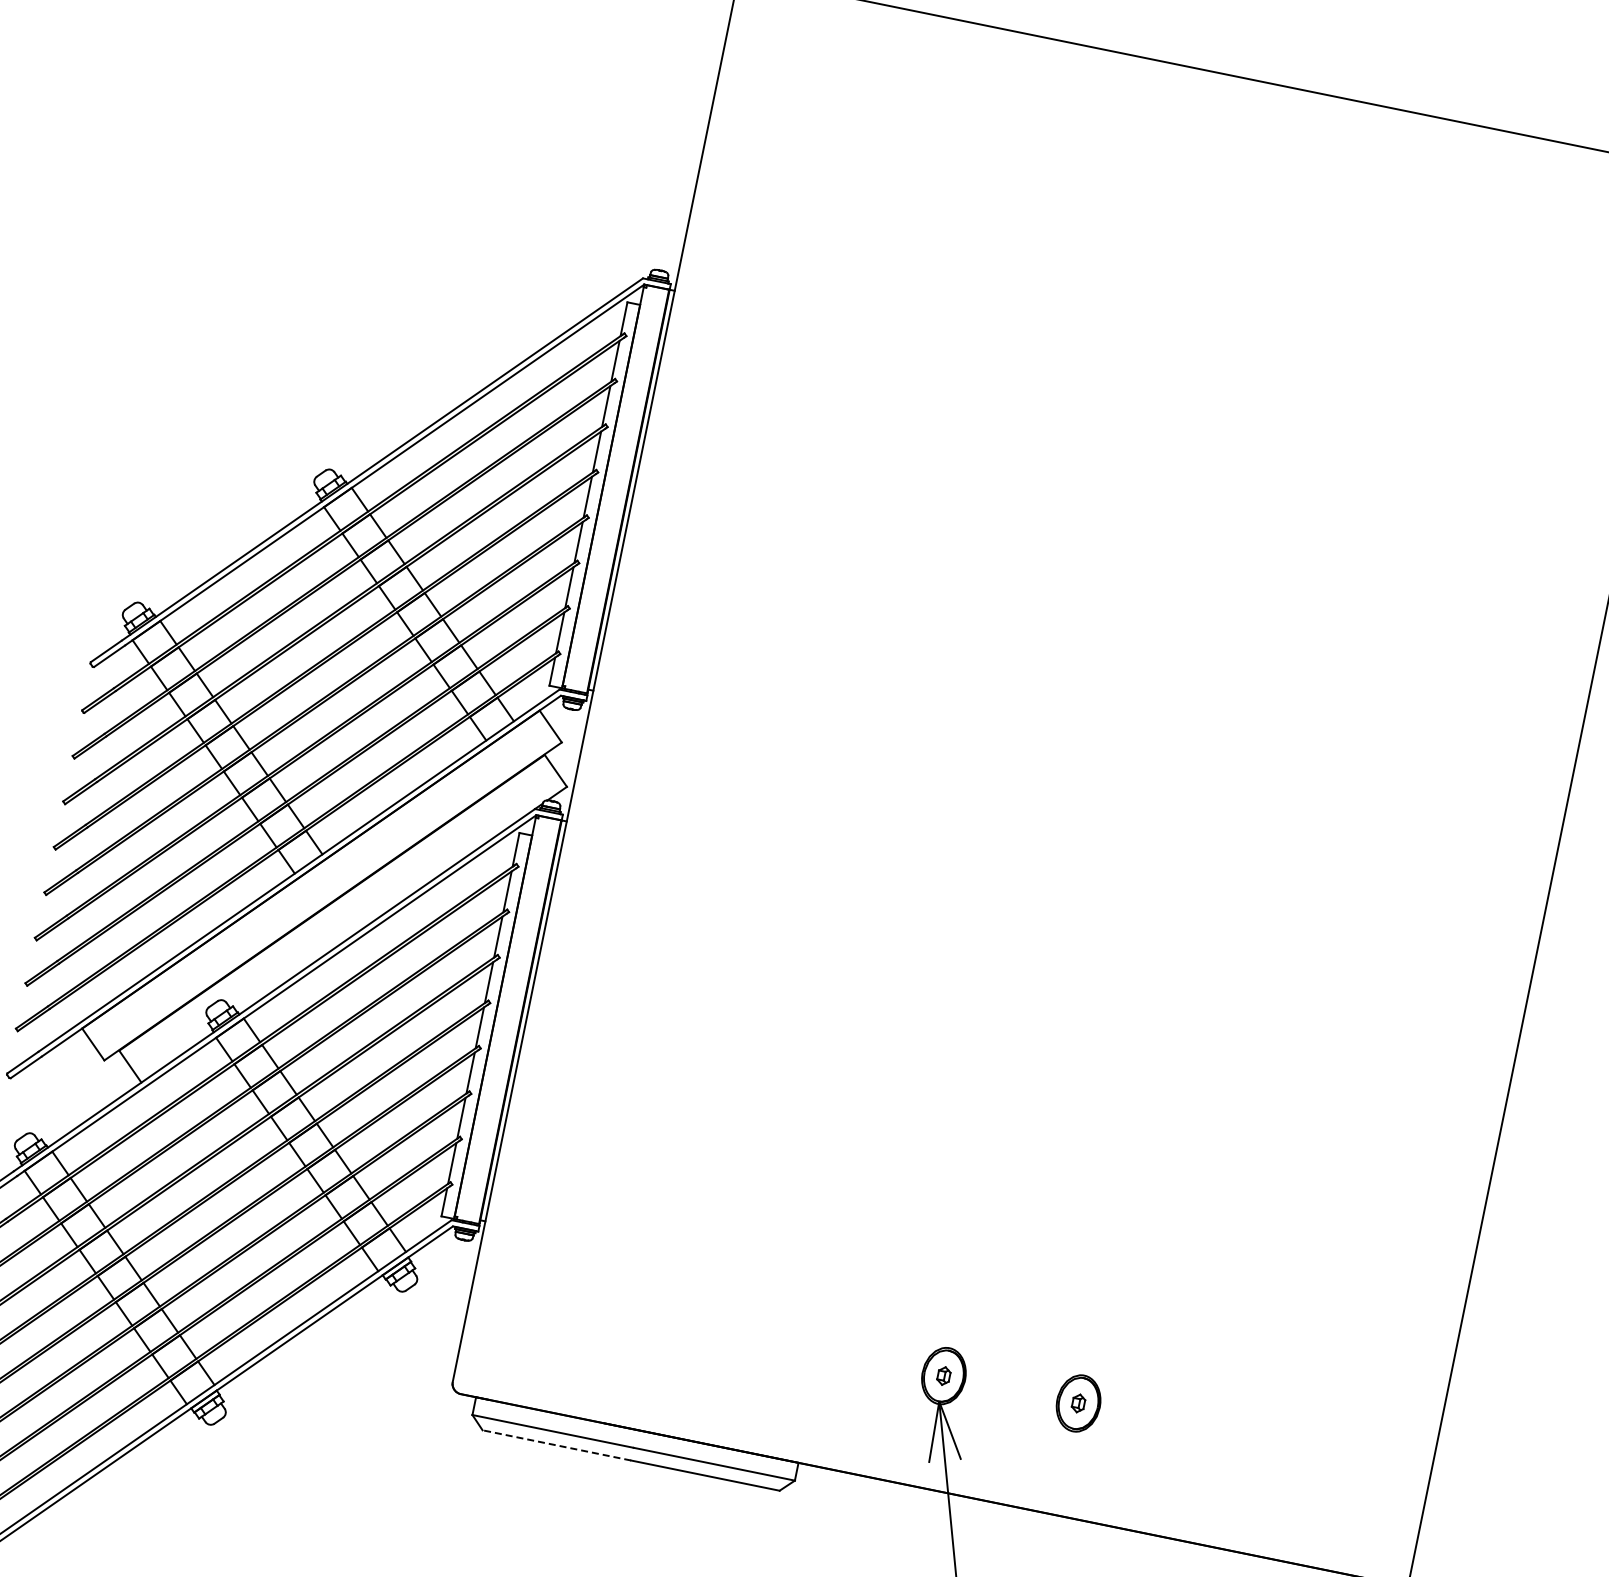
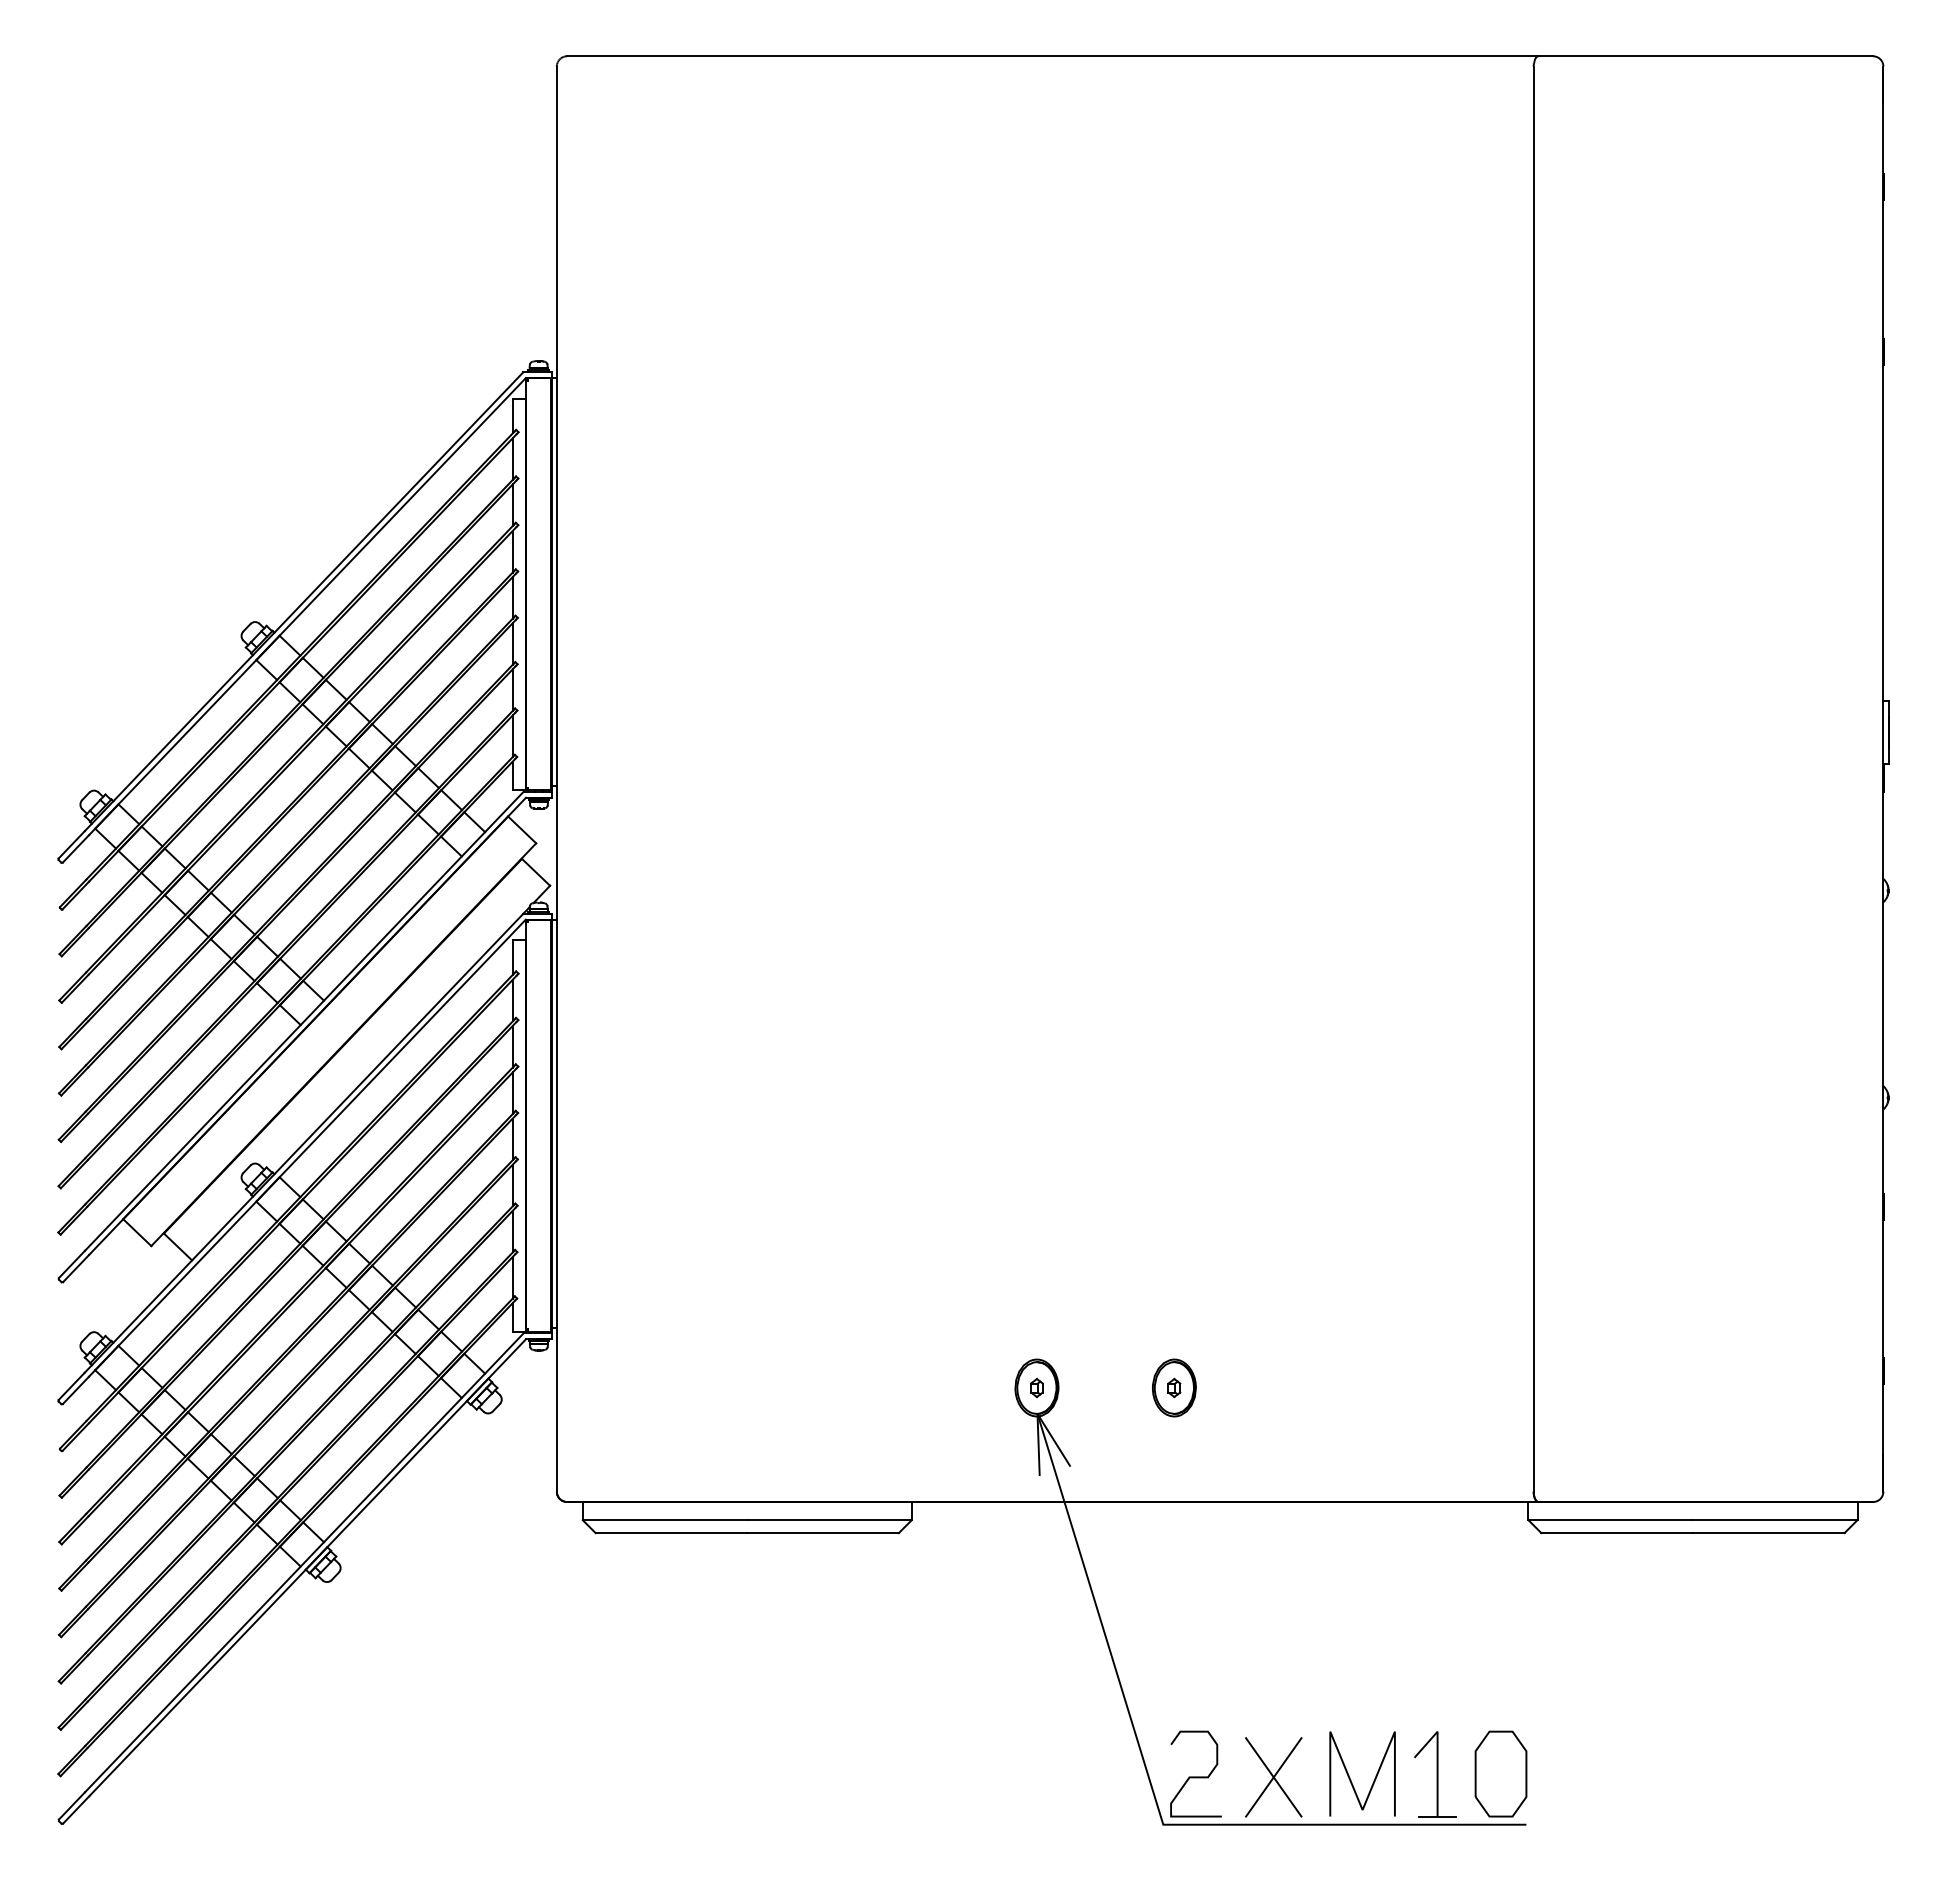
line: (556, 1445) -> (671, 1533), dashed -> solid

